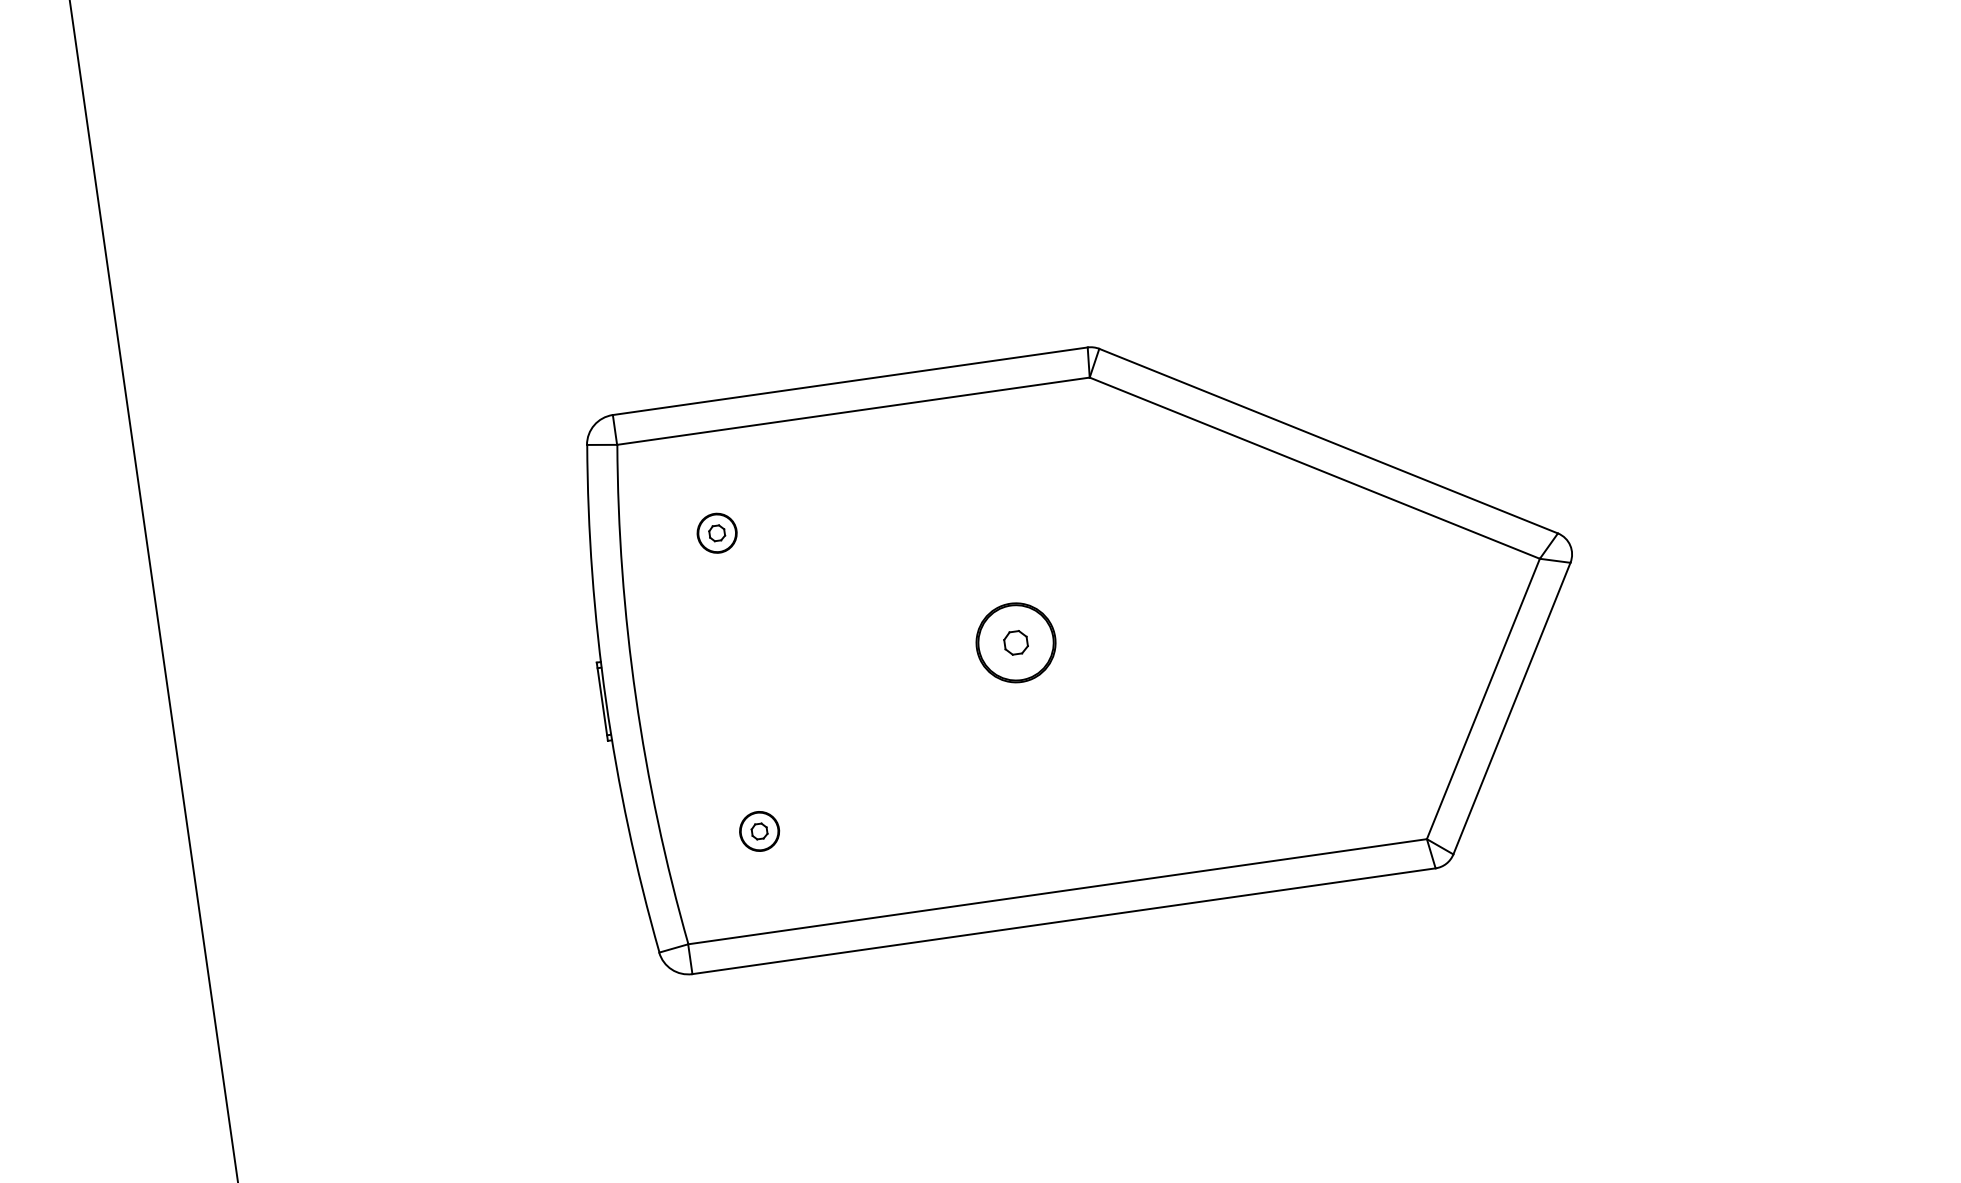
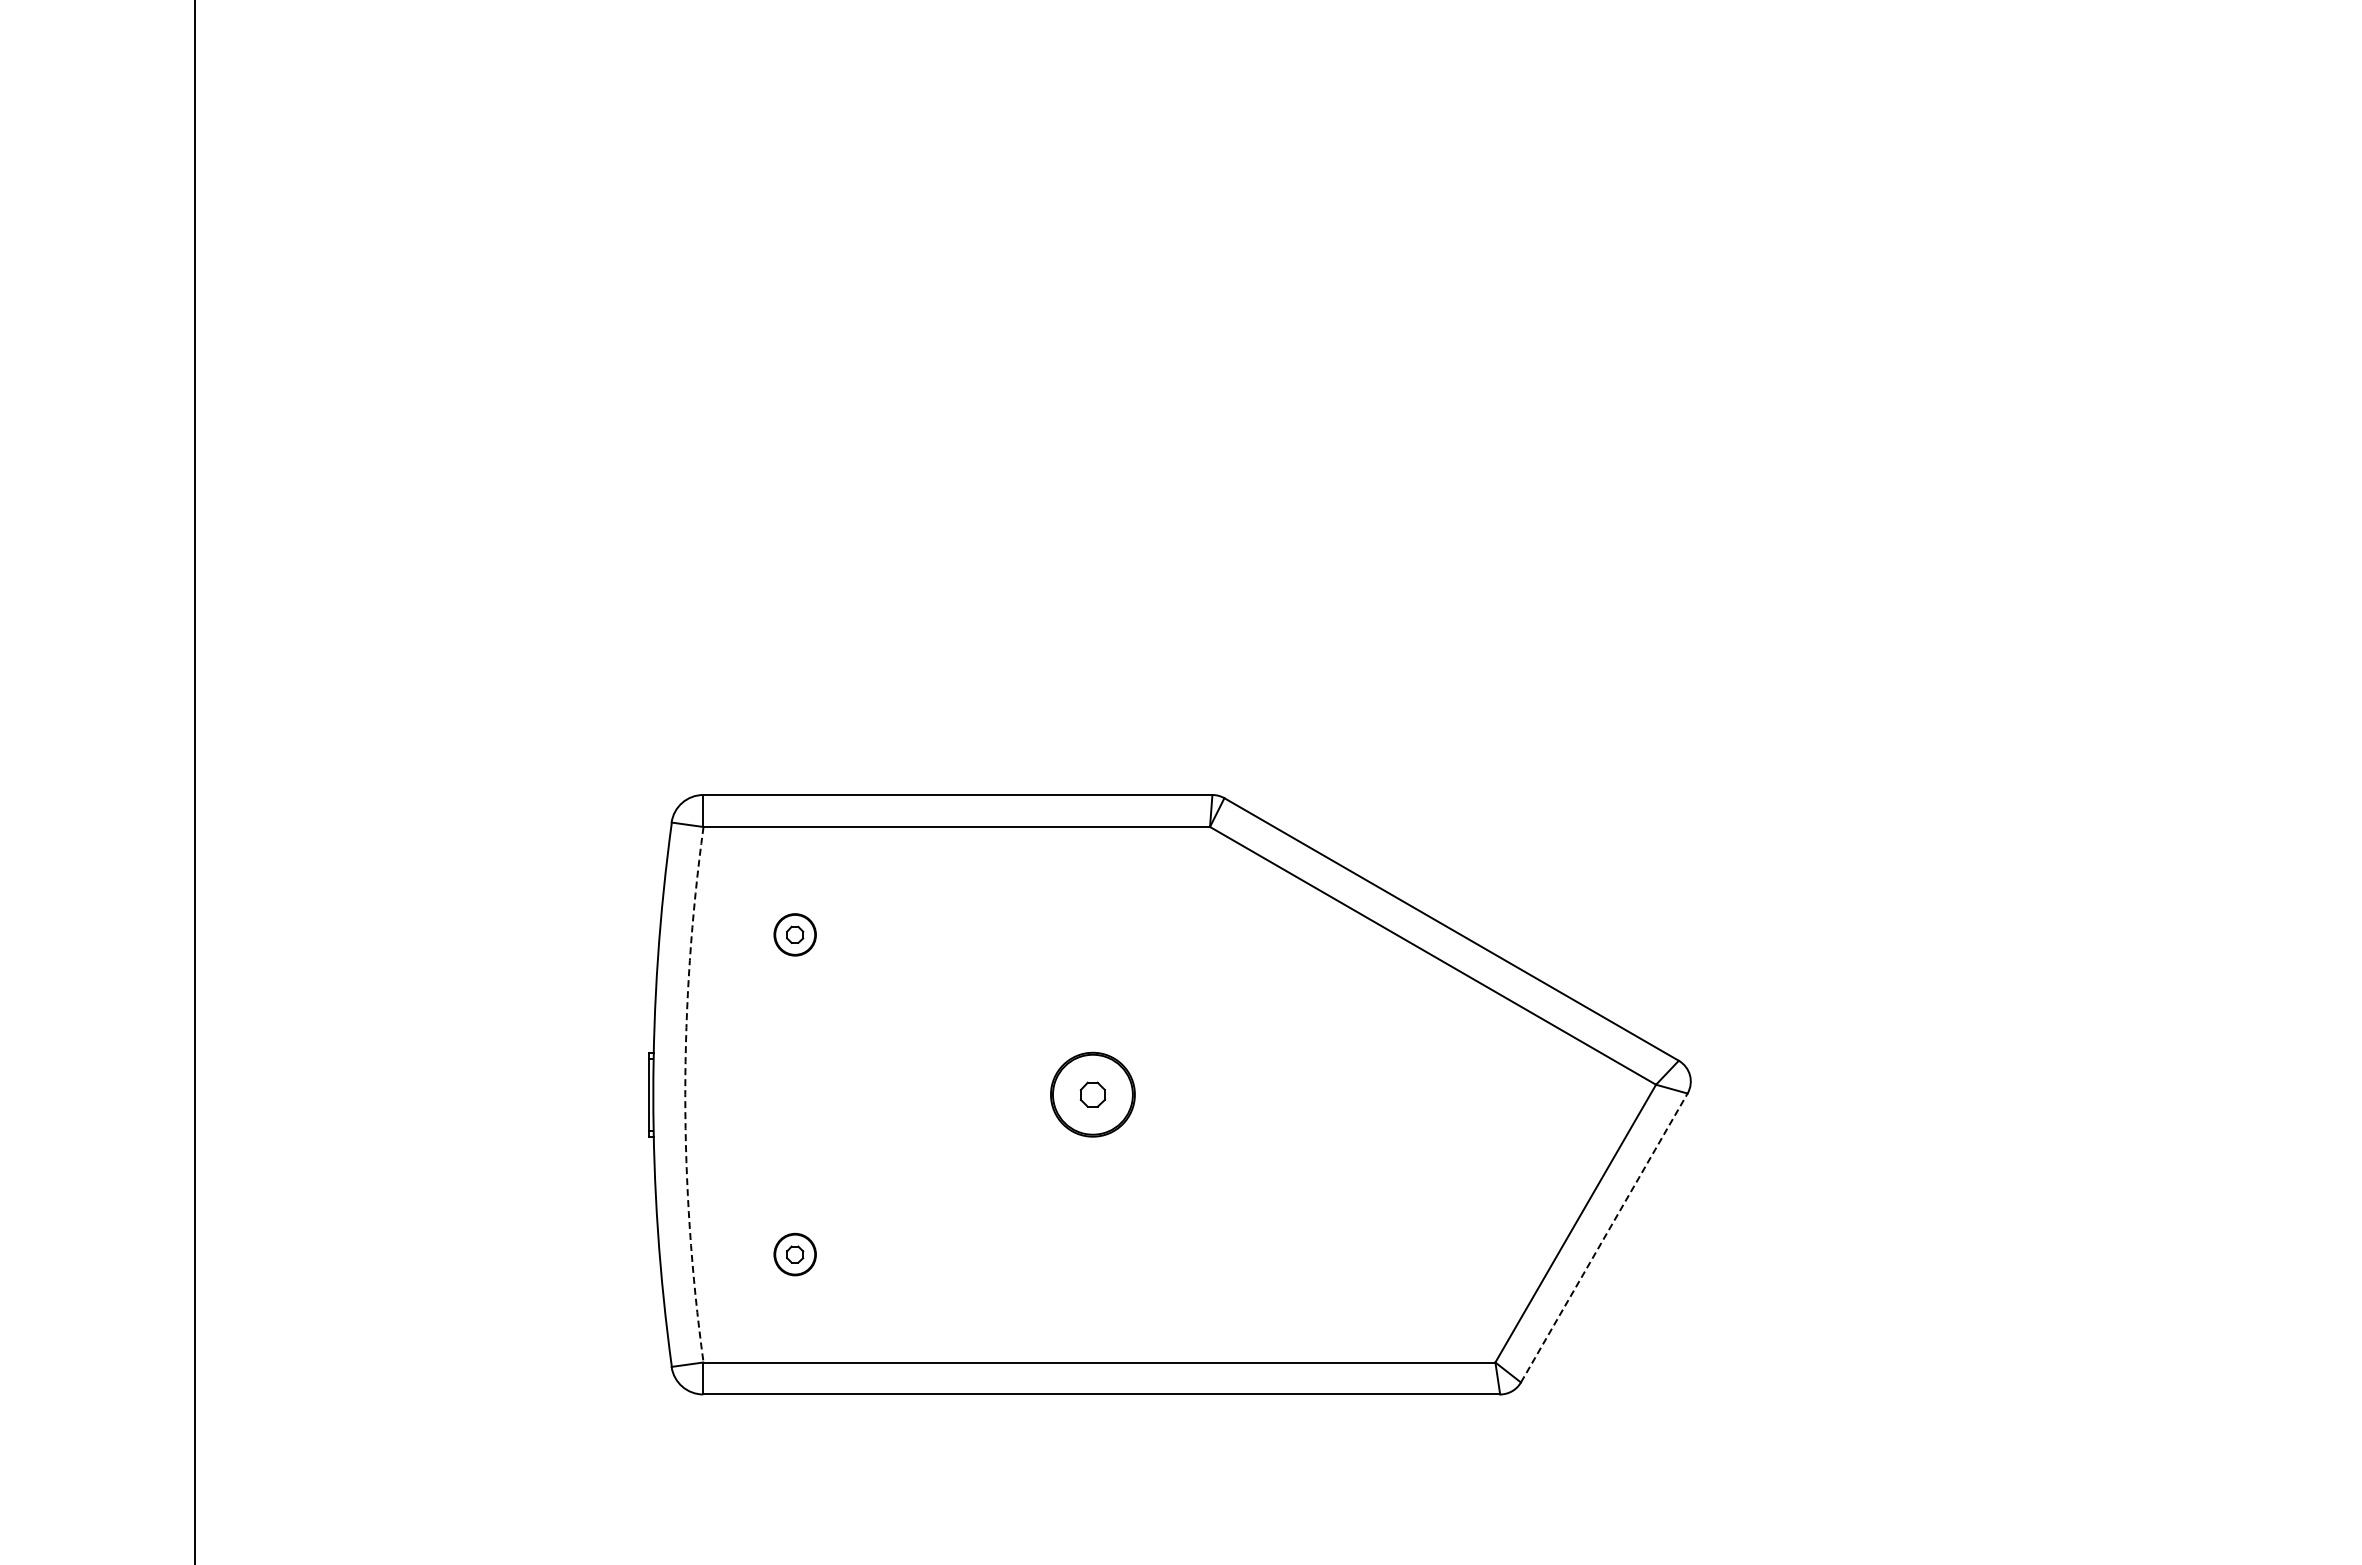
arc: (636, 696) -> (685, 1094), solid -> dashed
line: (1512, 709) -> (1604, 1238), solid -> dashed

